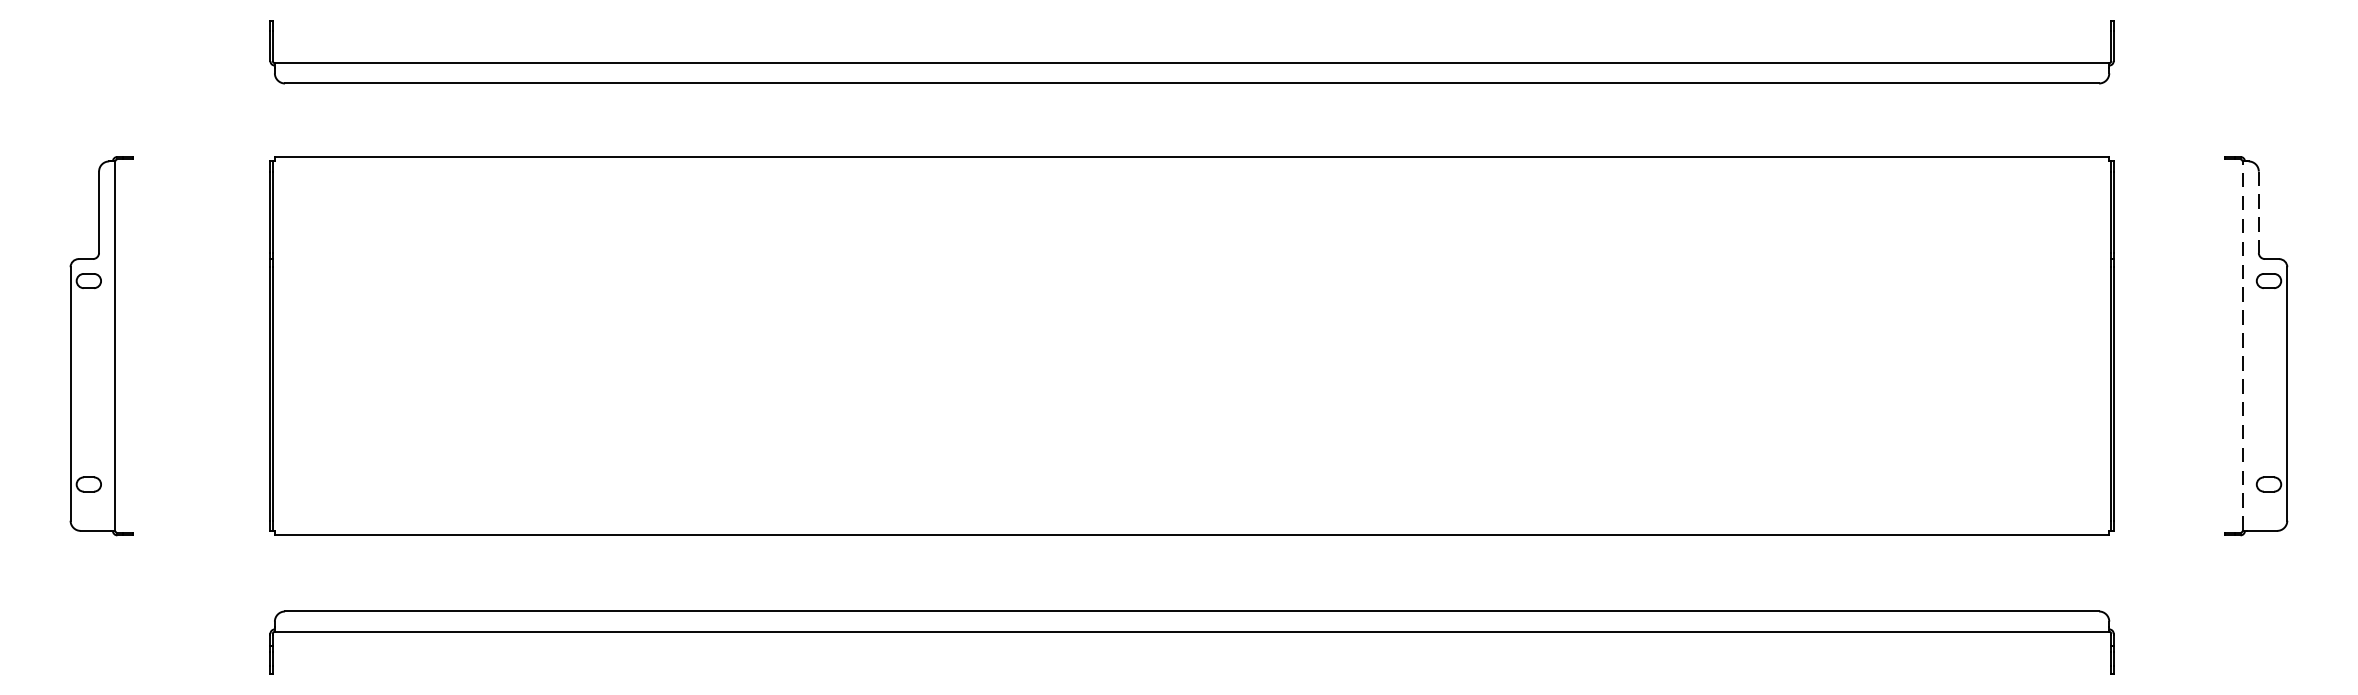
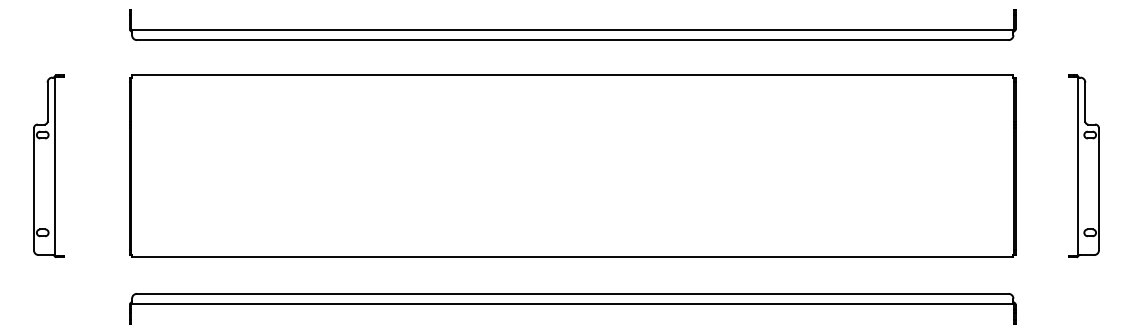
line: (2259, 213) -> (1085, 102), dashed -> solid
line: (2242, 346) -> (1077, 166), dashed -> solid

